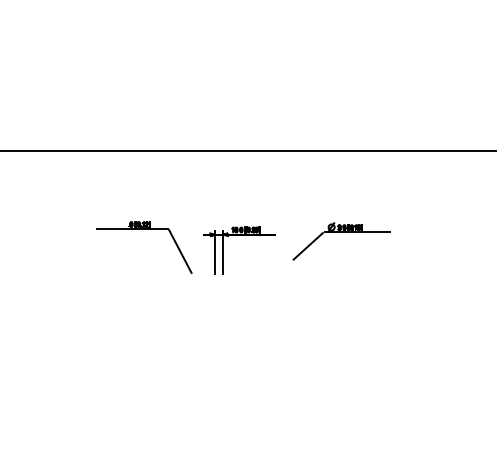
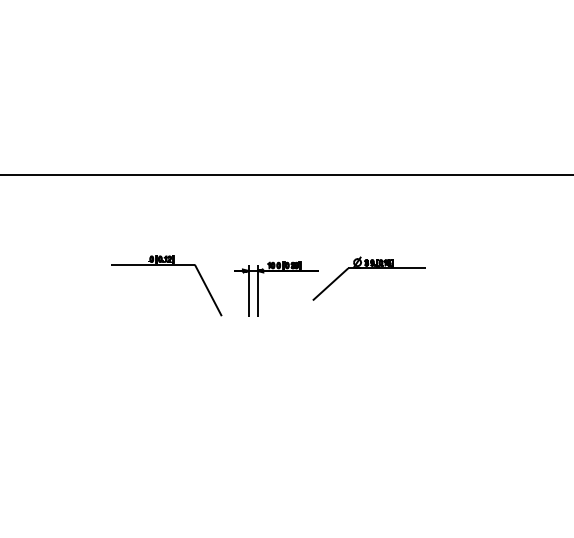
part: (341, 232) -> (368, 268), moved

